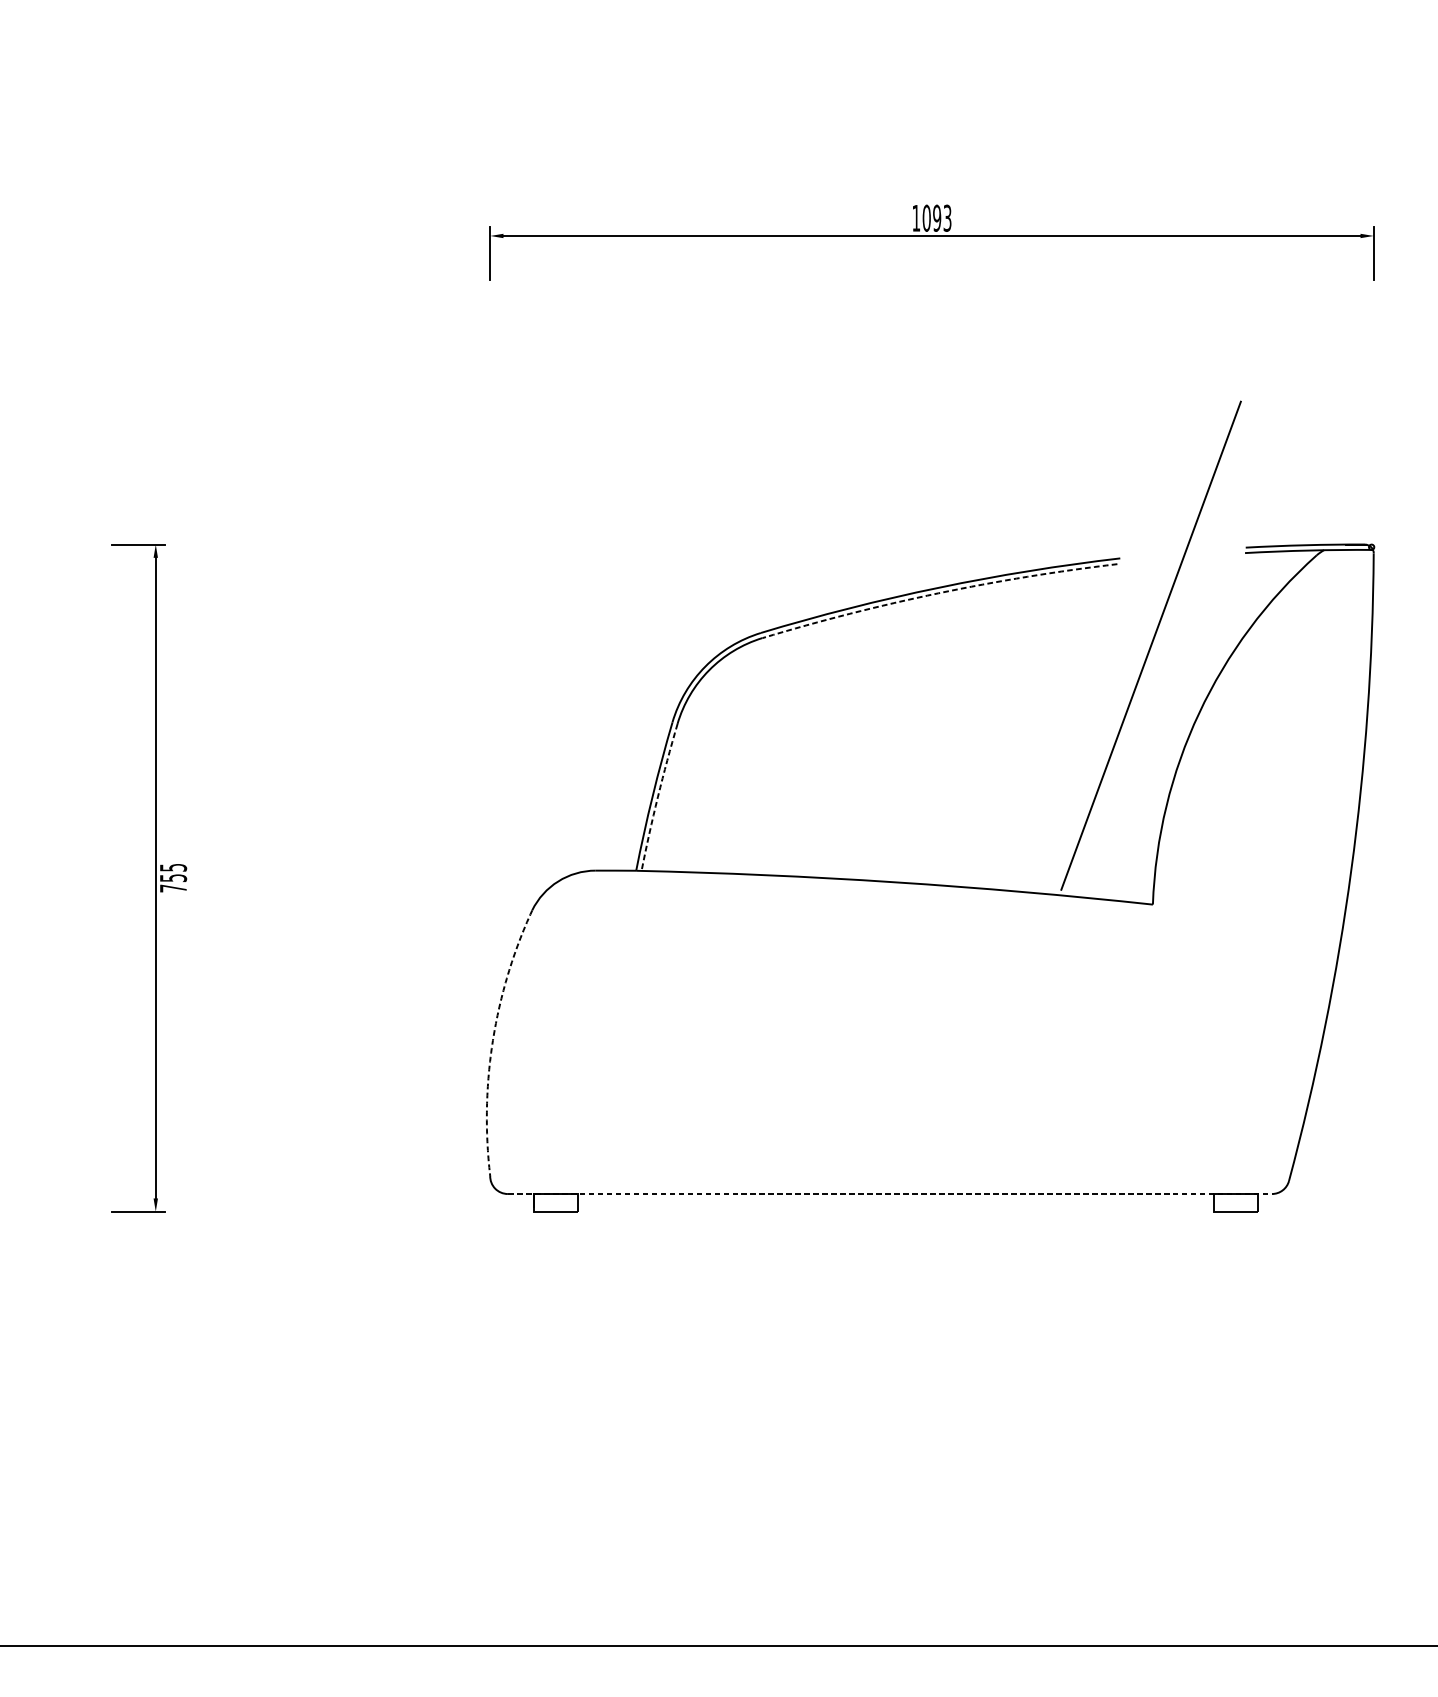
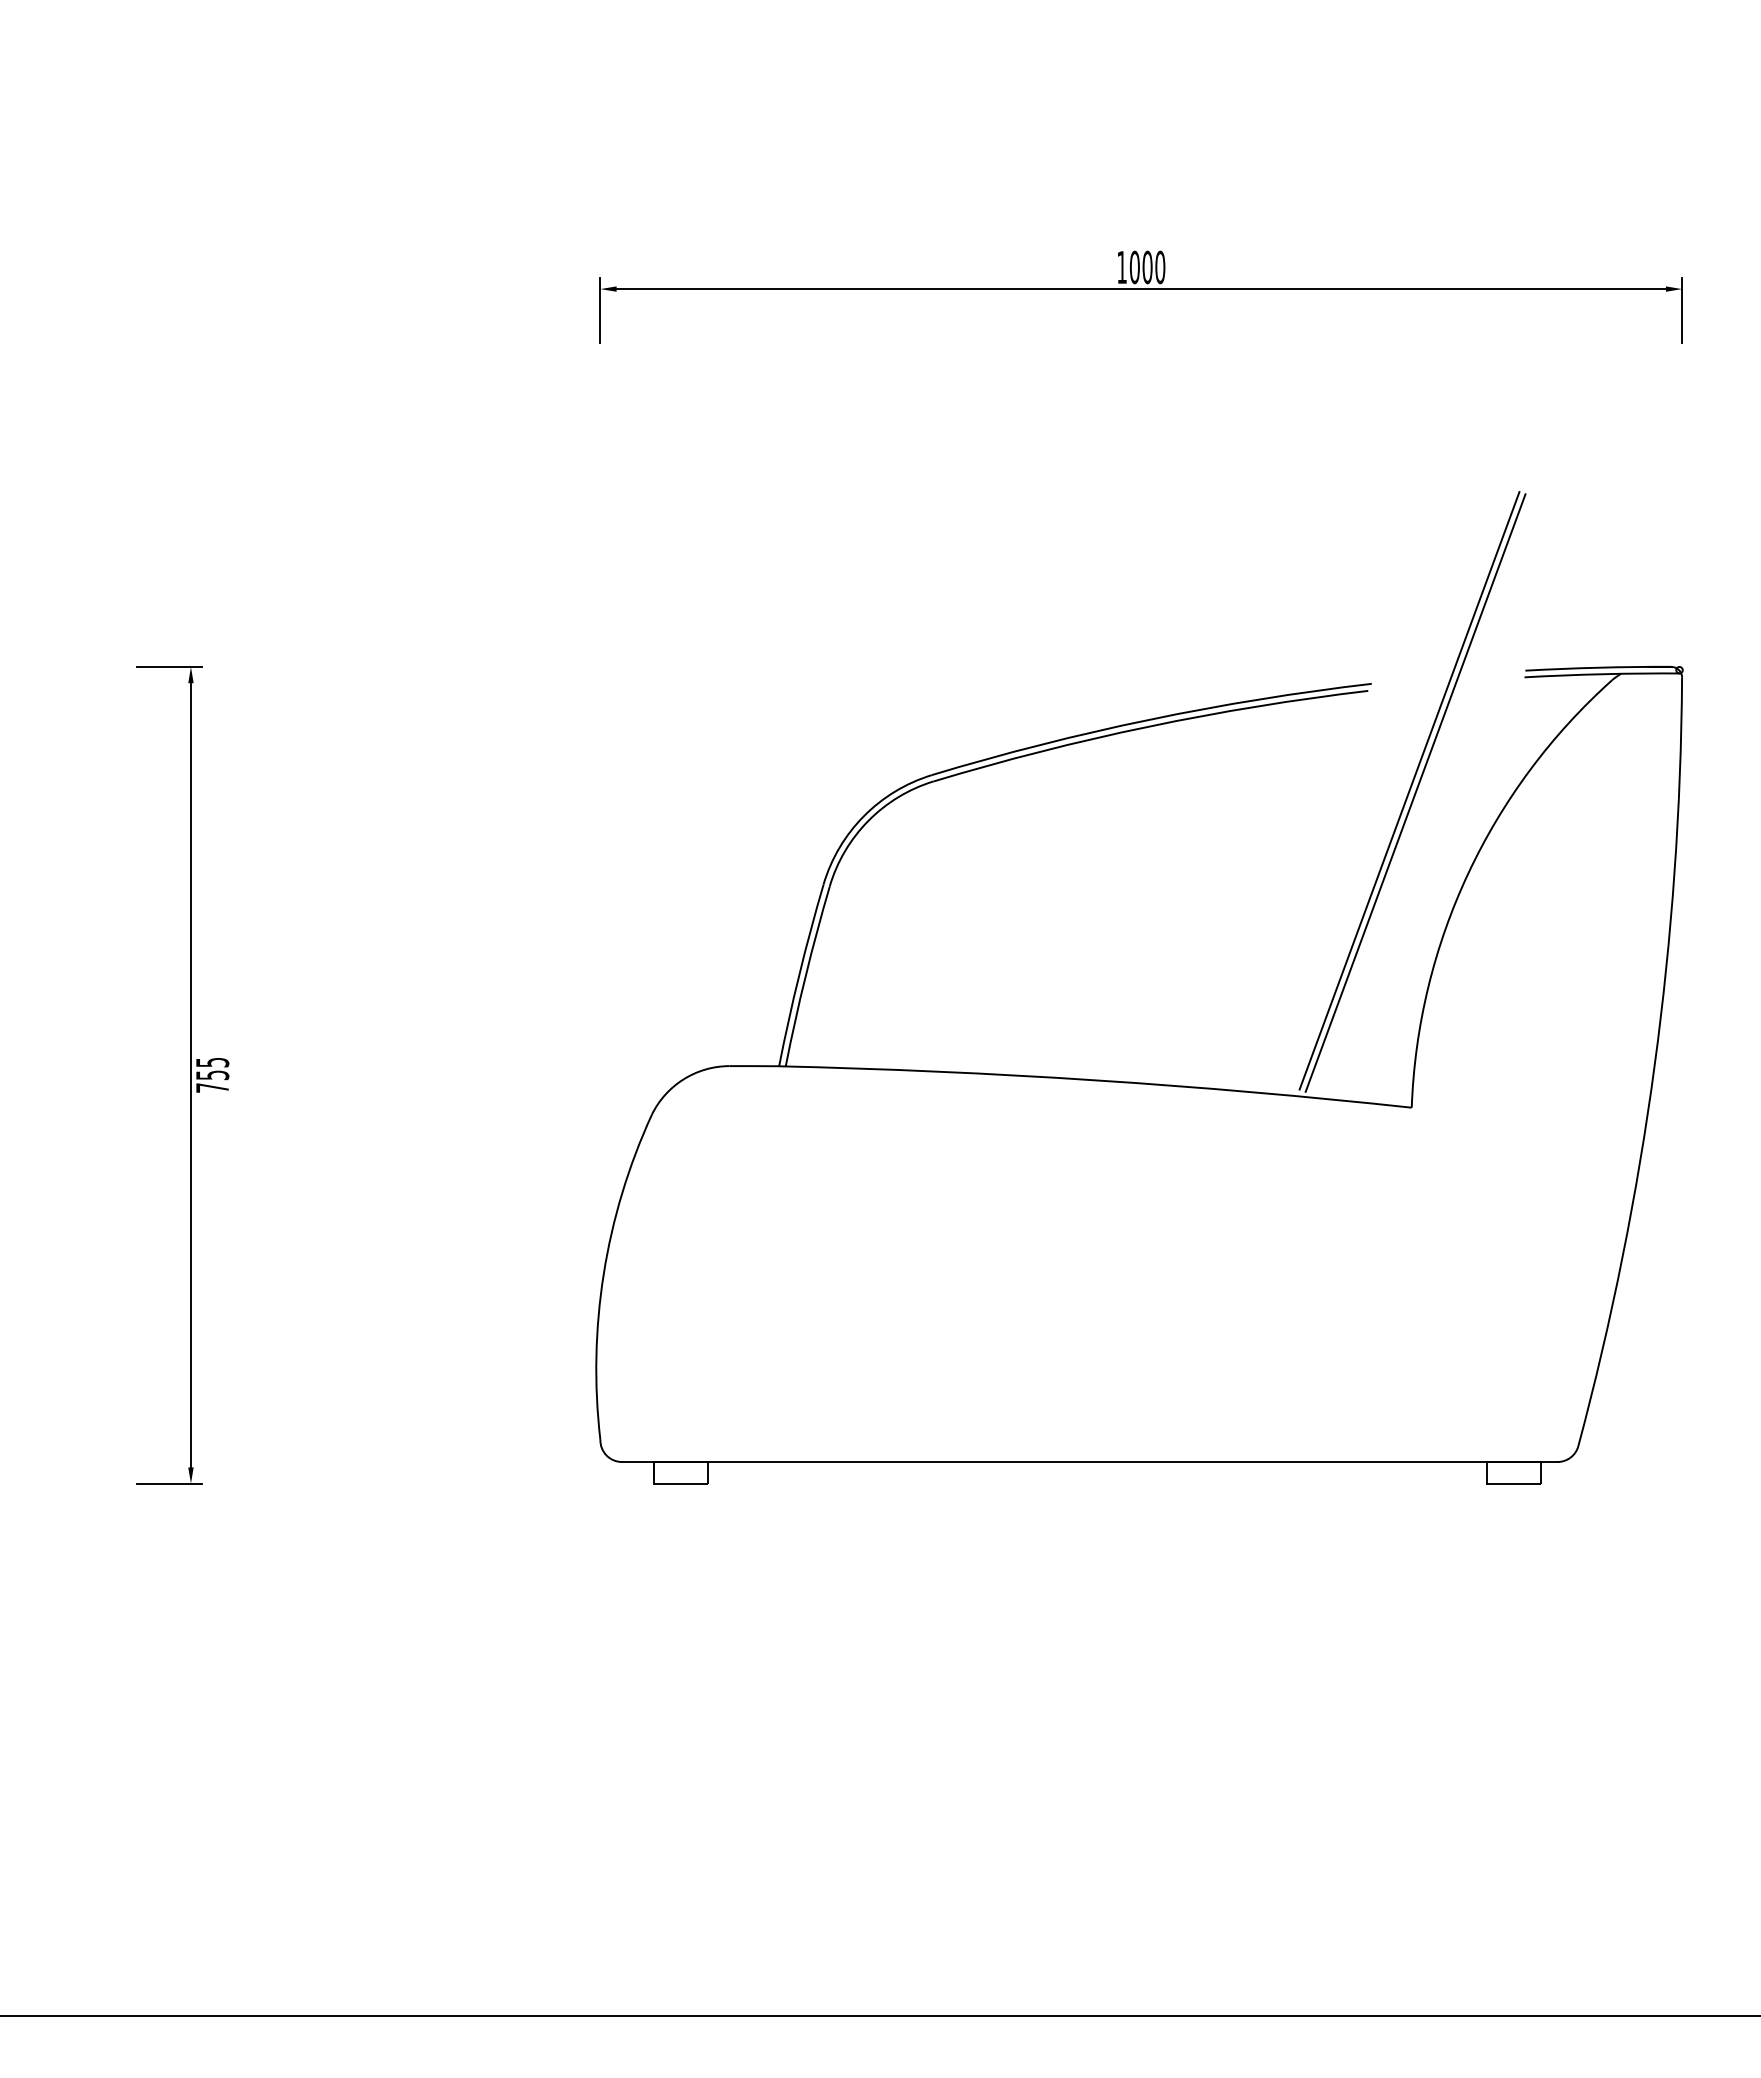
text: (941, 218) -> (1153, 267), 1093 -> 1000
arc: (938, 593) -> (1149, 726), dashed -> solid
line: (1155, 647) -> (1415, 792), added
arc: (657, 796) -> (805, 975), dashed -> solid
arc: (492, 1040) -> (603, 1273), dashed -> solid
line: (889, 1194) -> (1089, 1462), dashed -> solid

